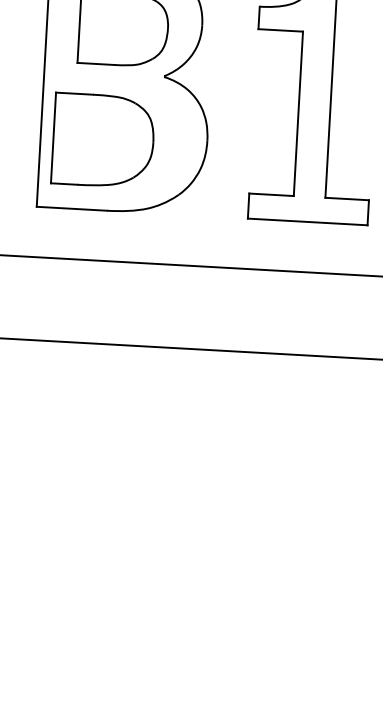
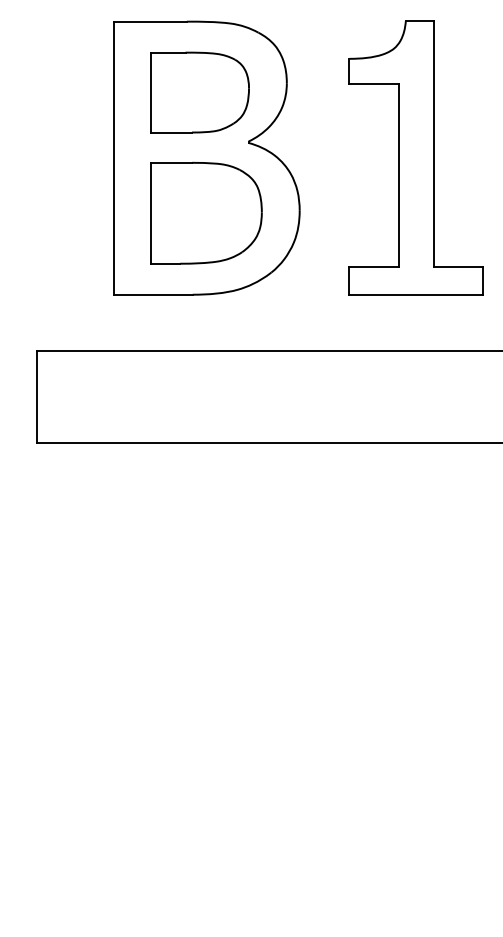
part: (103, 140) -> (206, 213), moved

